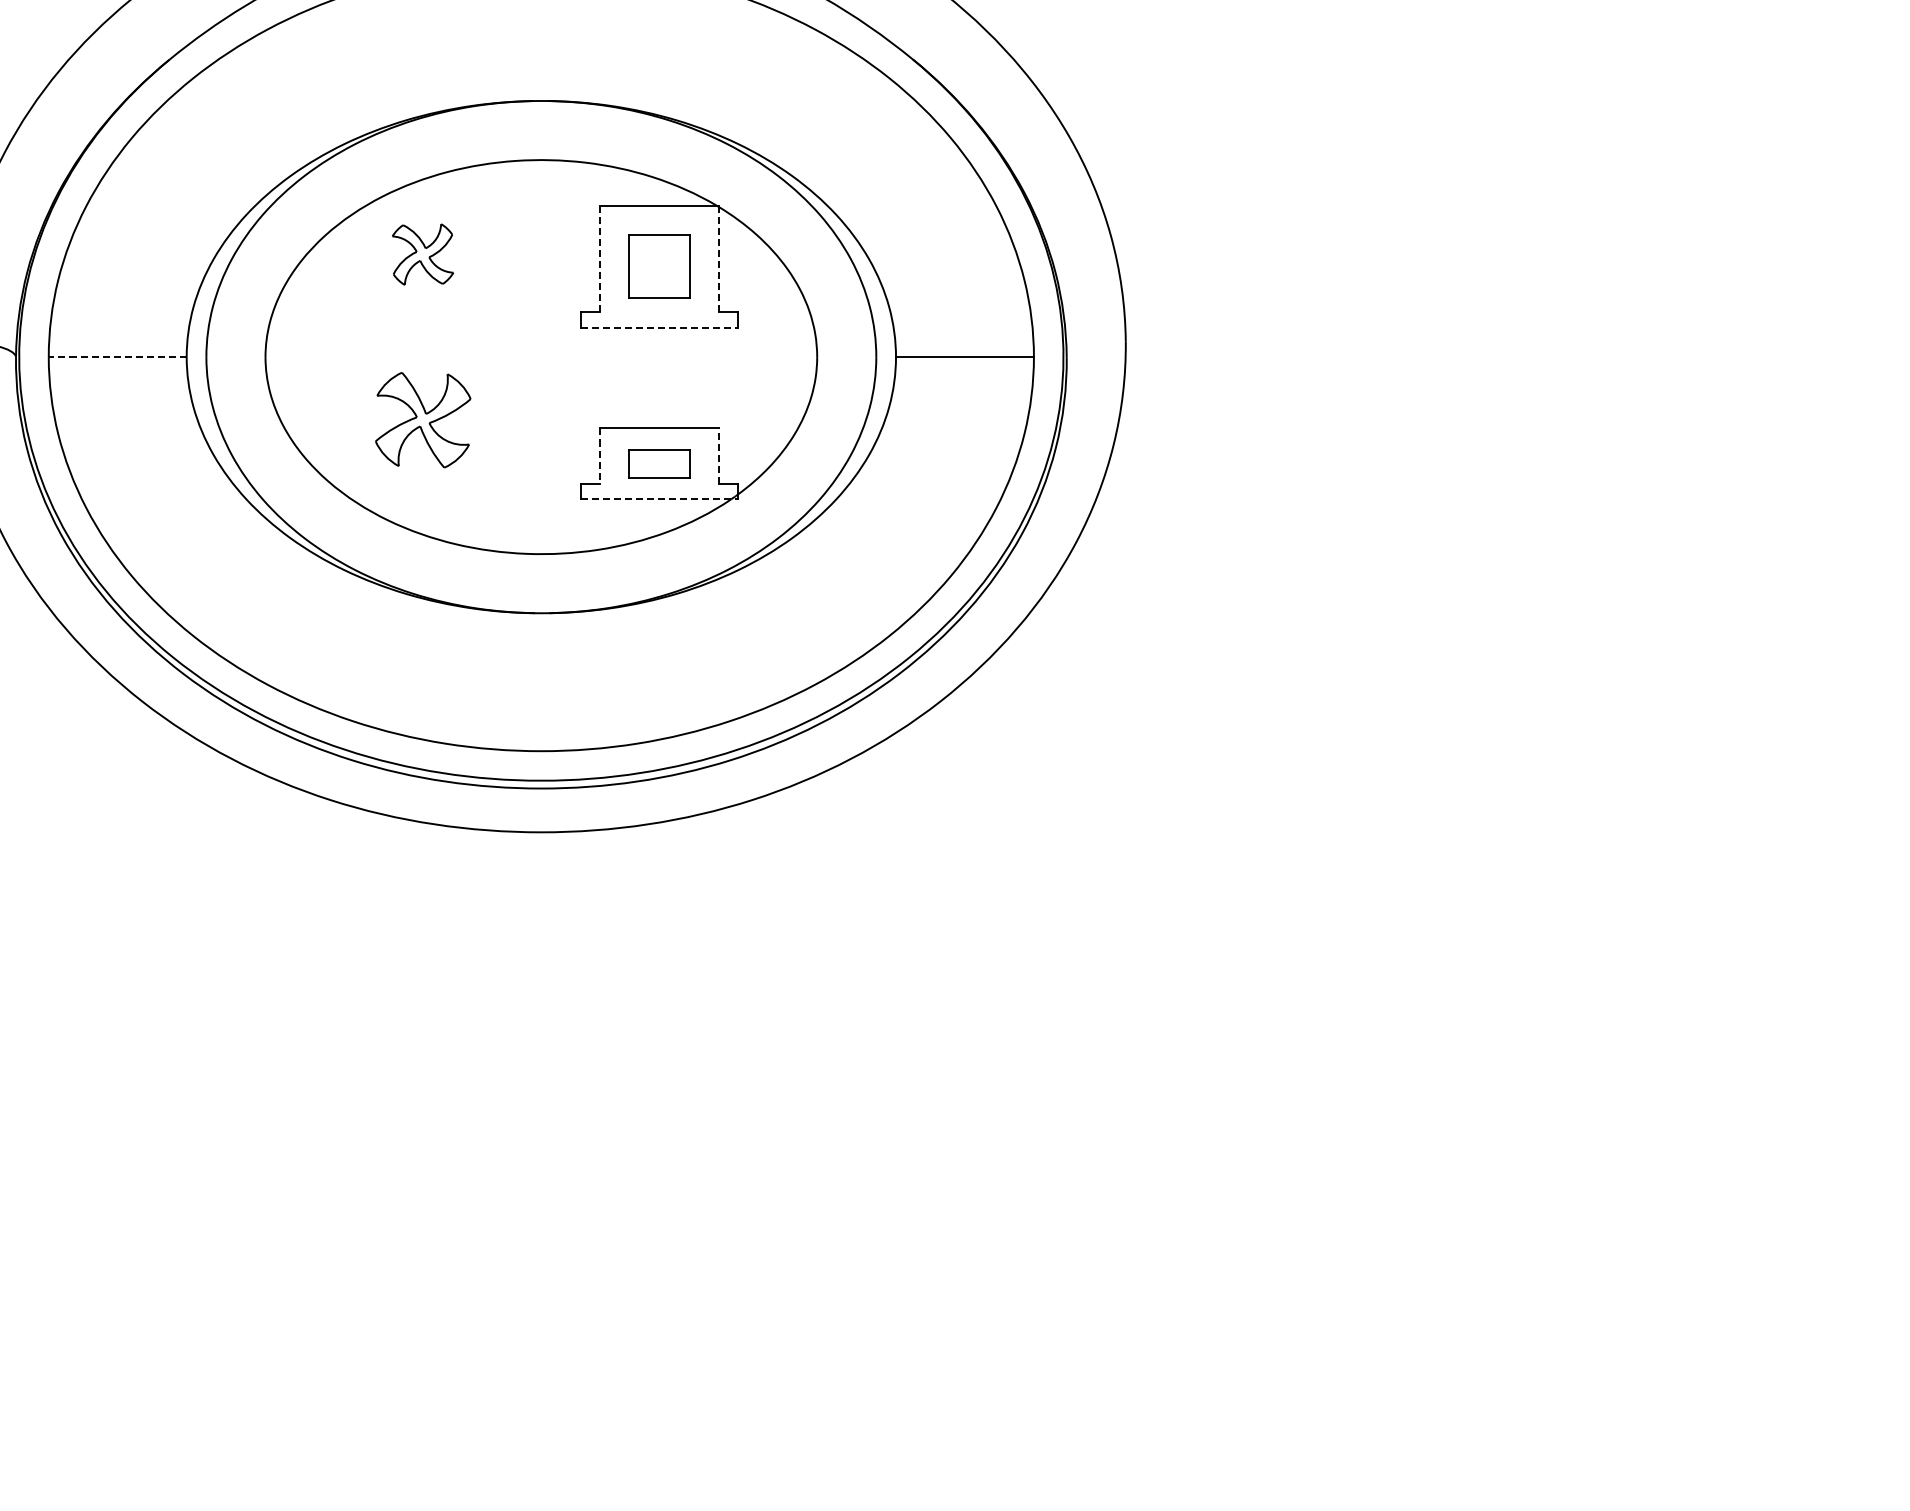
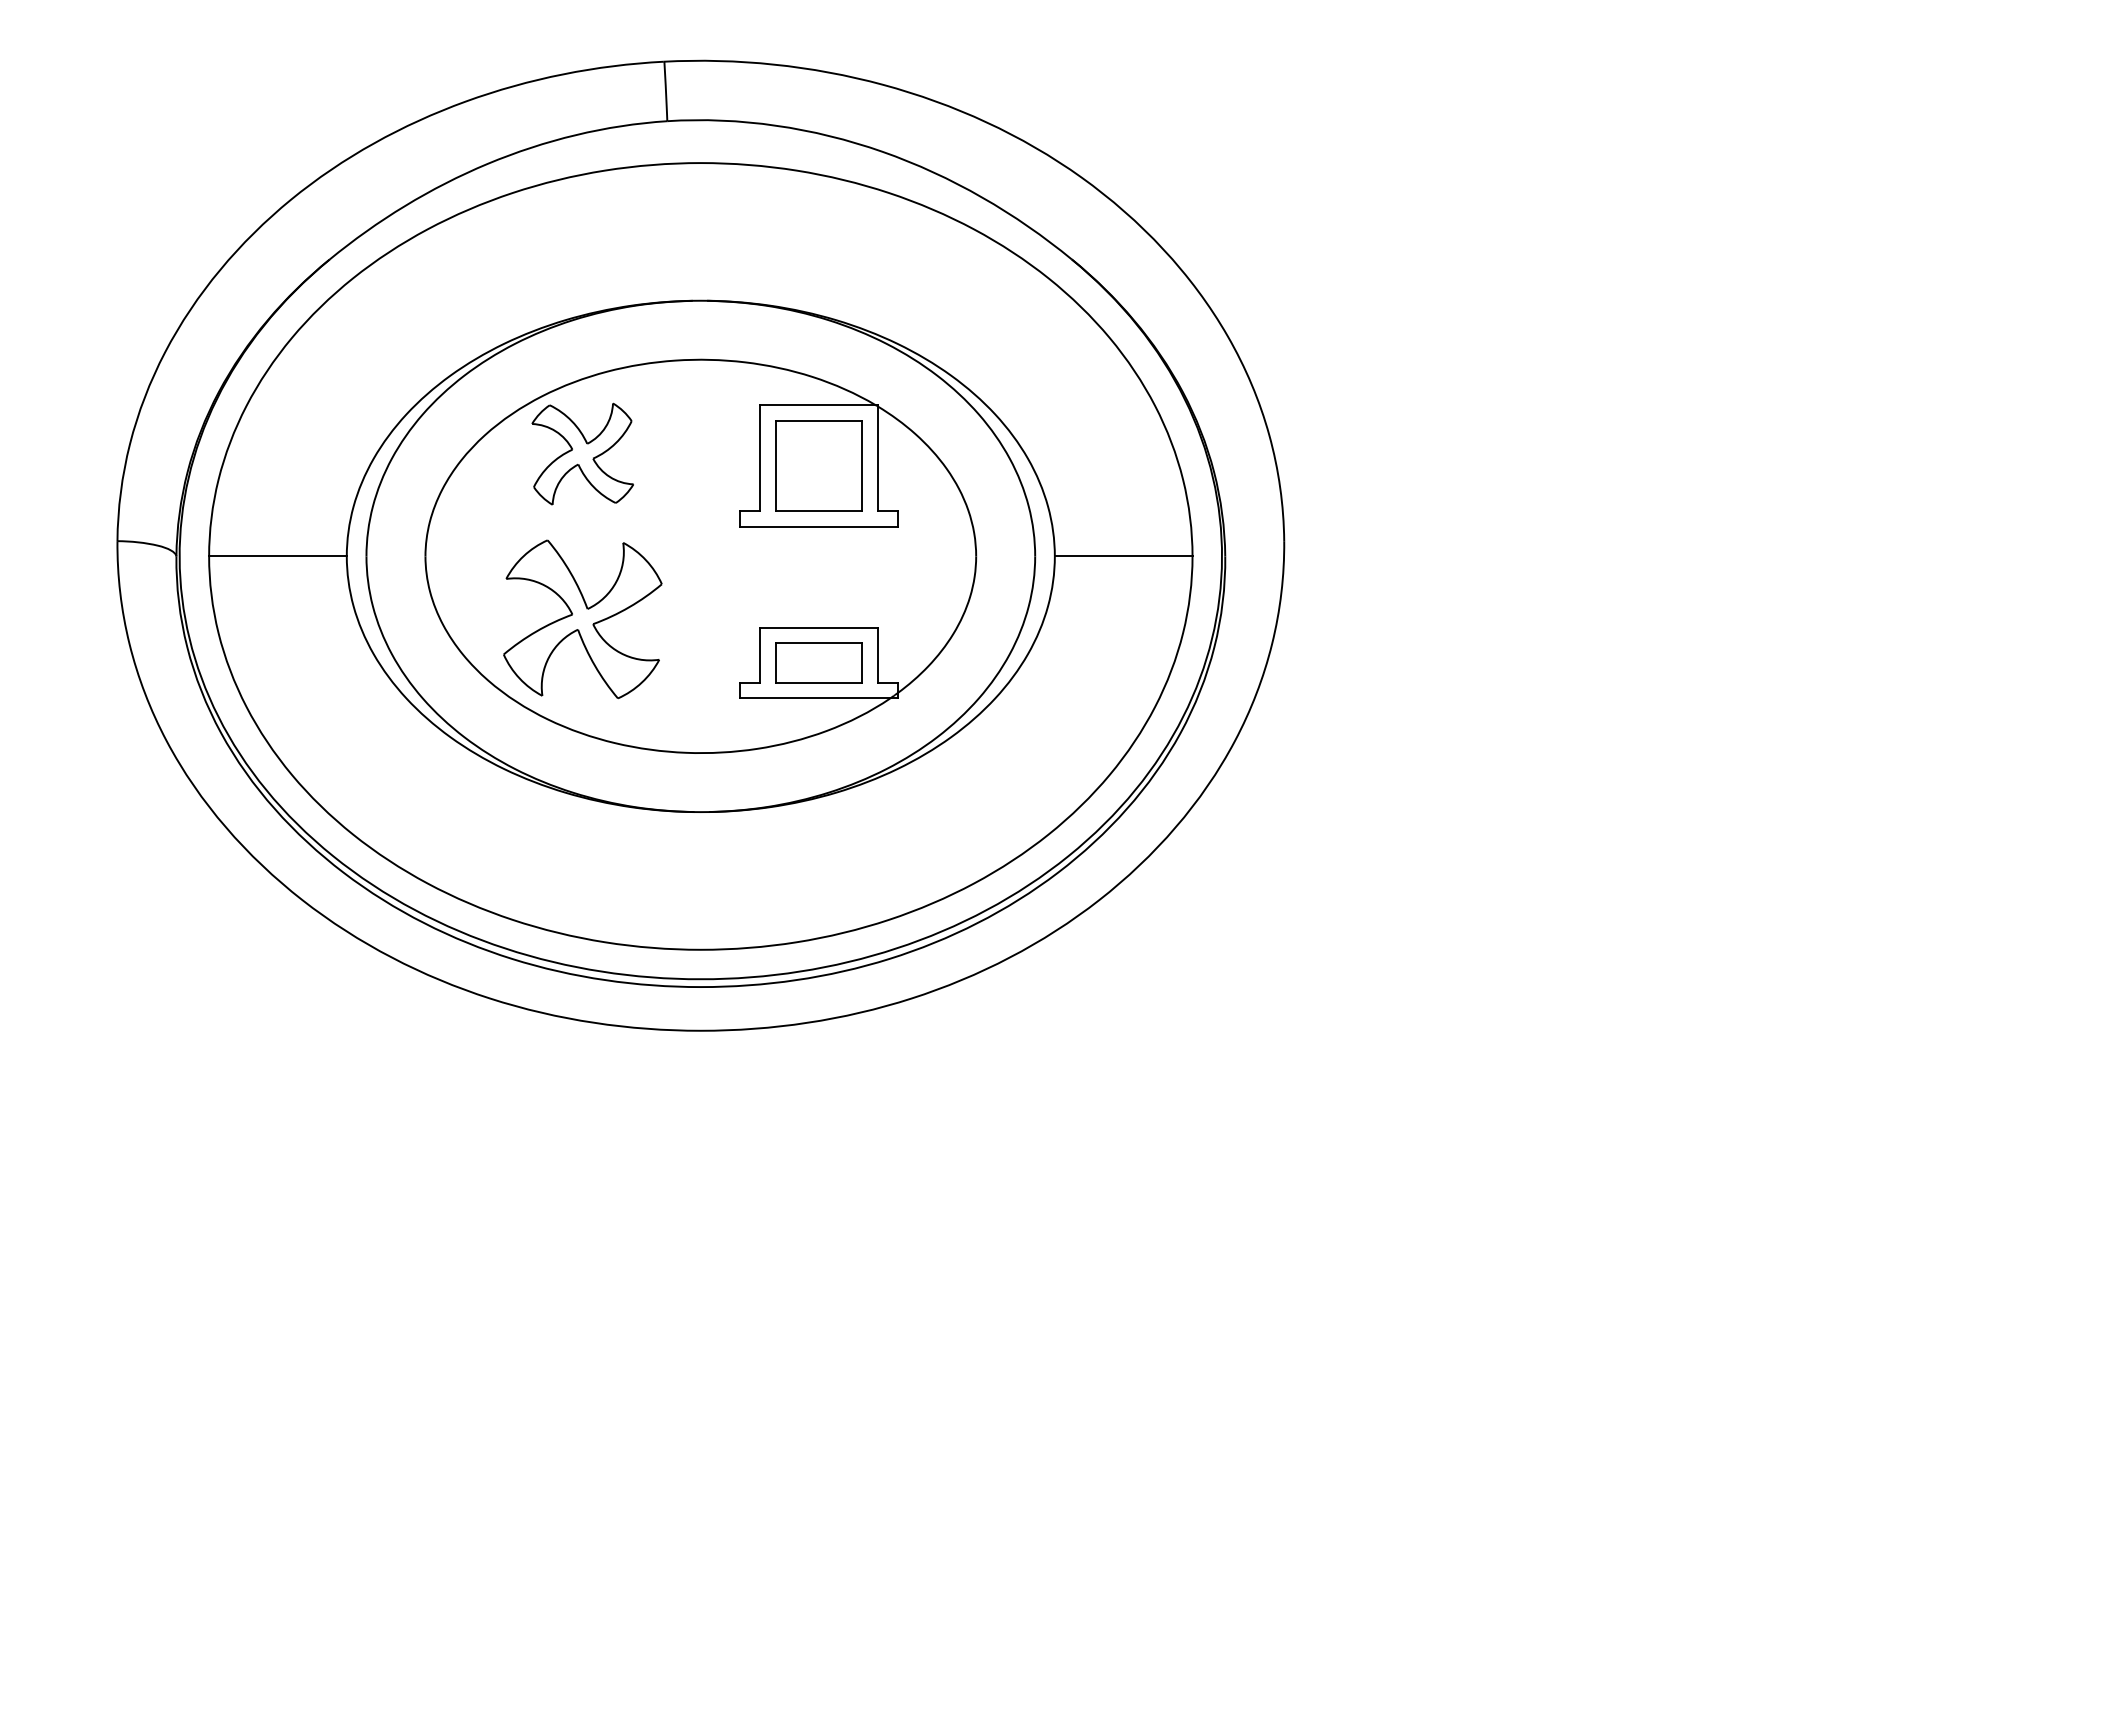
part: (422, 253) -> (582, 453), size x1.67
line: (718, 258) -> (877, 457), dashed -> solid
line: (600, 259) -> (759, 458), dashed -> solid
part: (659, 266) -> (818, 465), size x1.43
line: (659, 328) -> (818, 527), dashed -> solid
line: (117, 357) -> (277, 556), dashed -> solid
part: (422, 420) -> (582, 619), size x1.67
line: (600, 456) -> (759, 655), dashed -> solid
line: (718, 456) -> (877, 655), dashed -> solid
part: (659, 463) -> (818, 662), size x1.43
line: (659, 499) -> (818, 698), dashed -> solid

